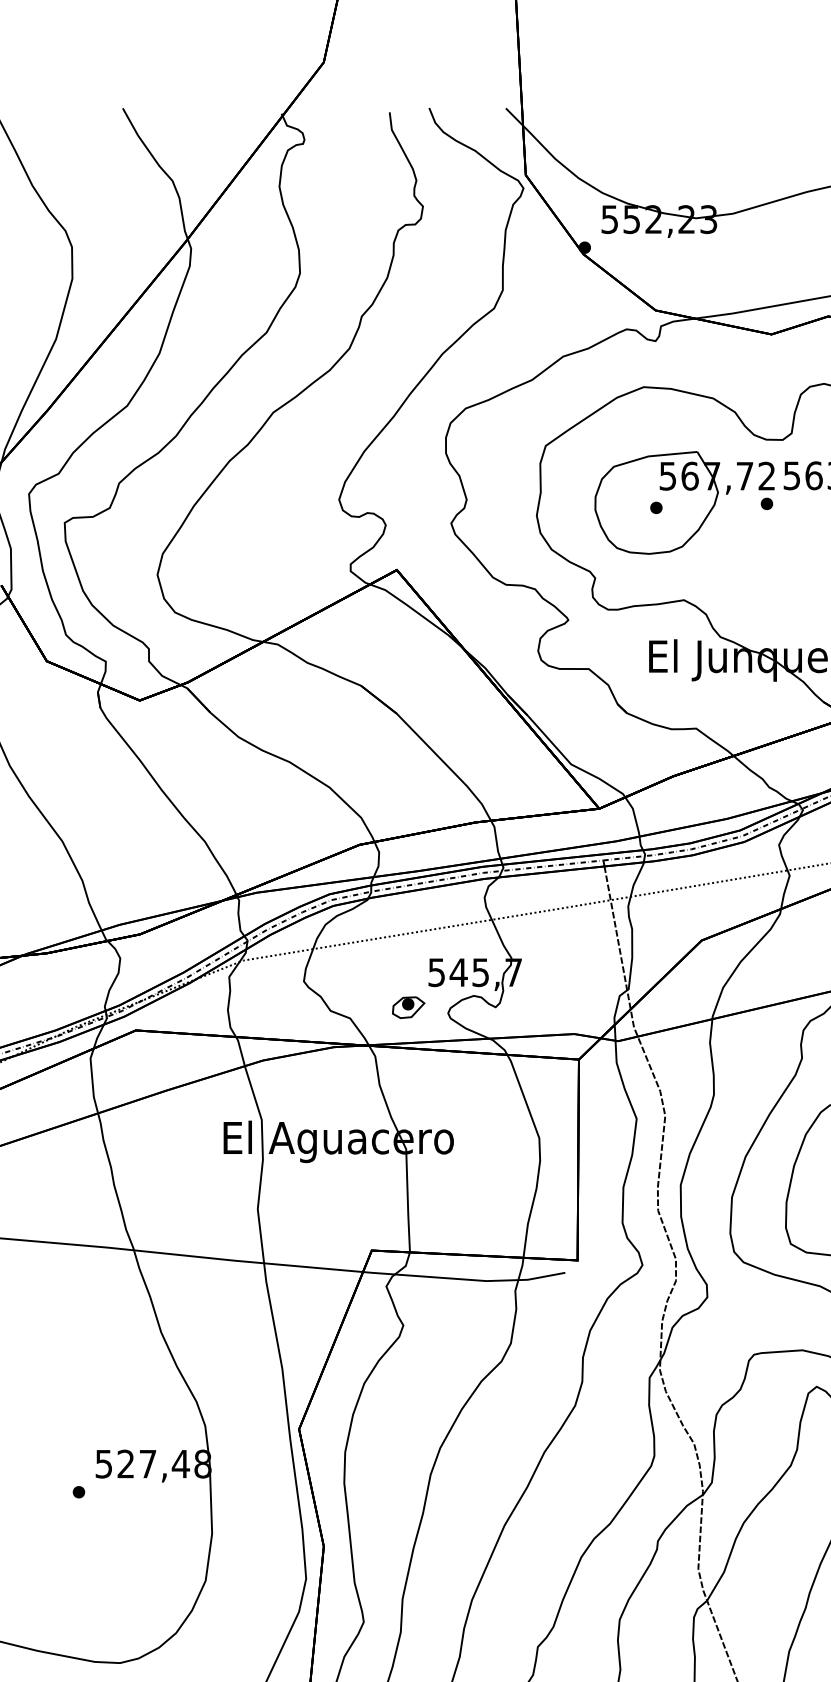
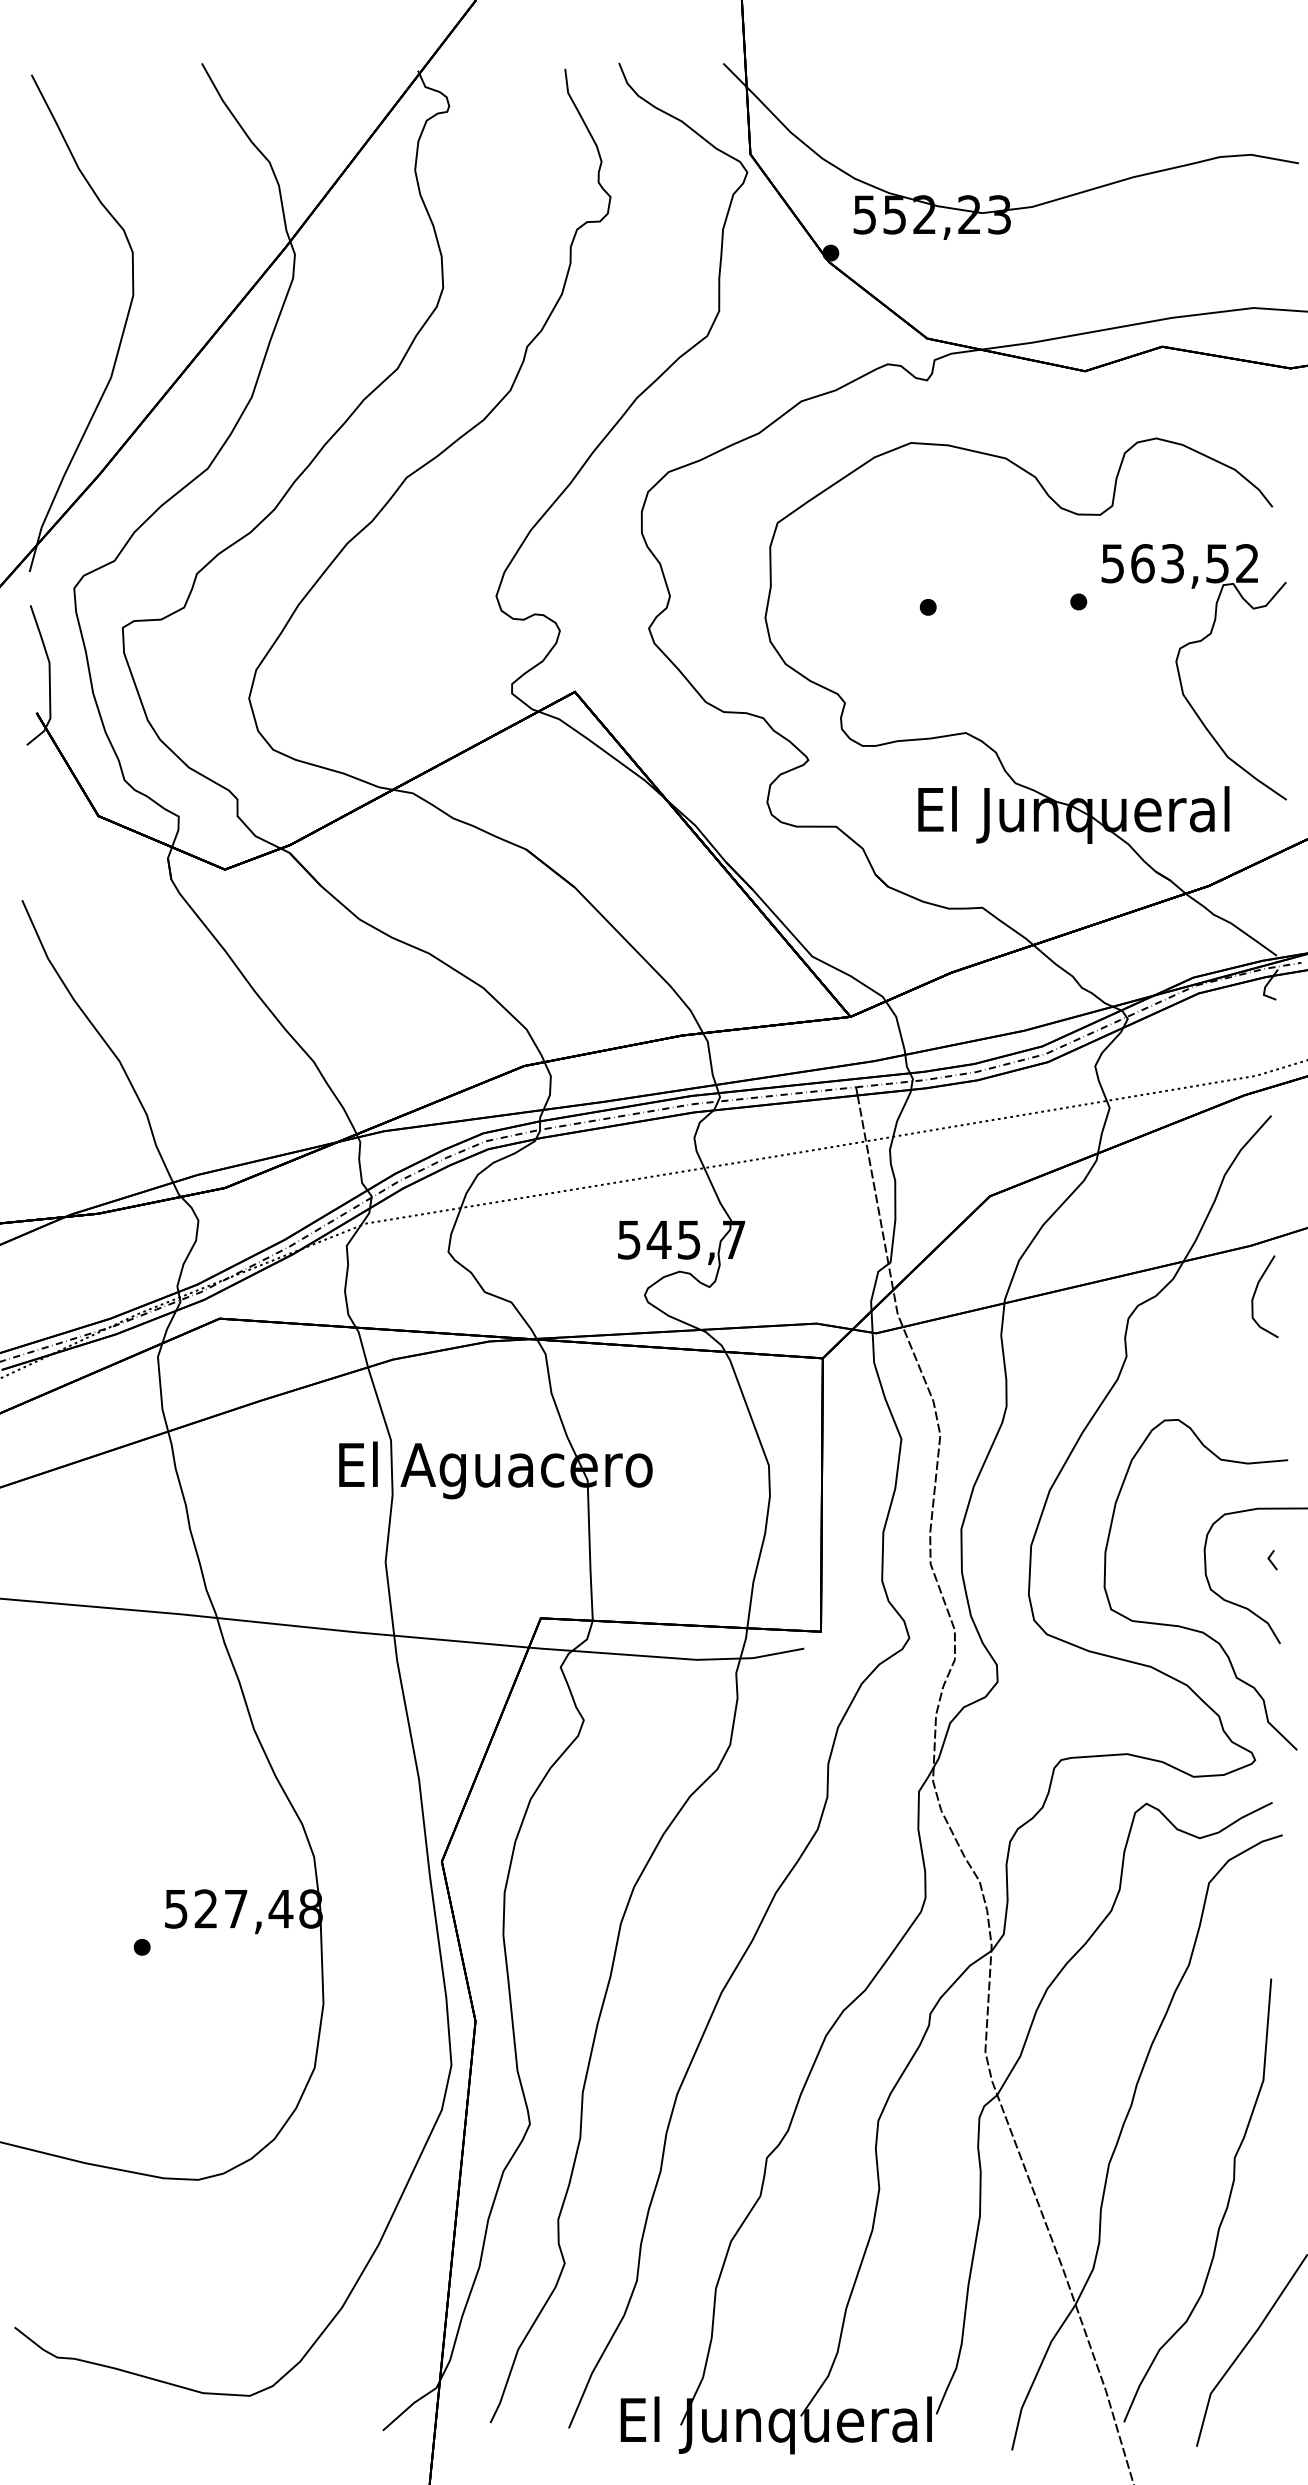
part: (684, 502) -> (966, 600), removed
part: (408, 1007) -> (590, 1287), removed

